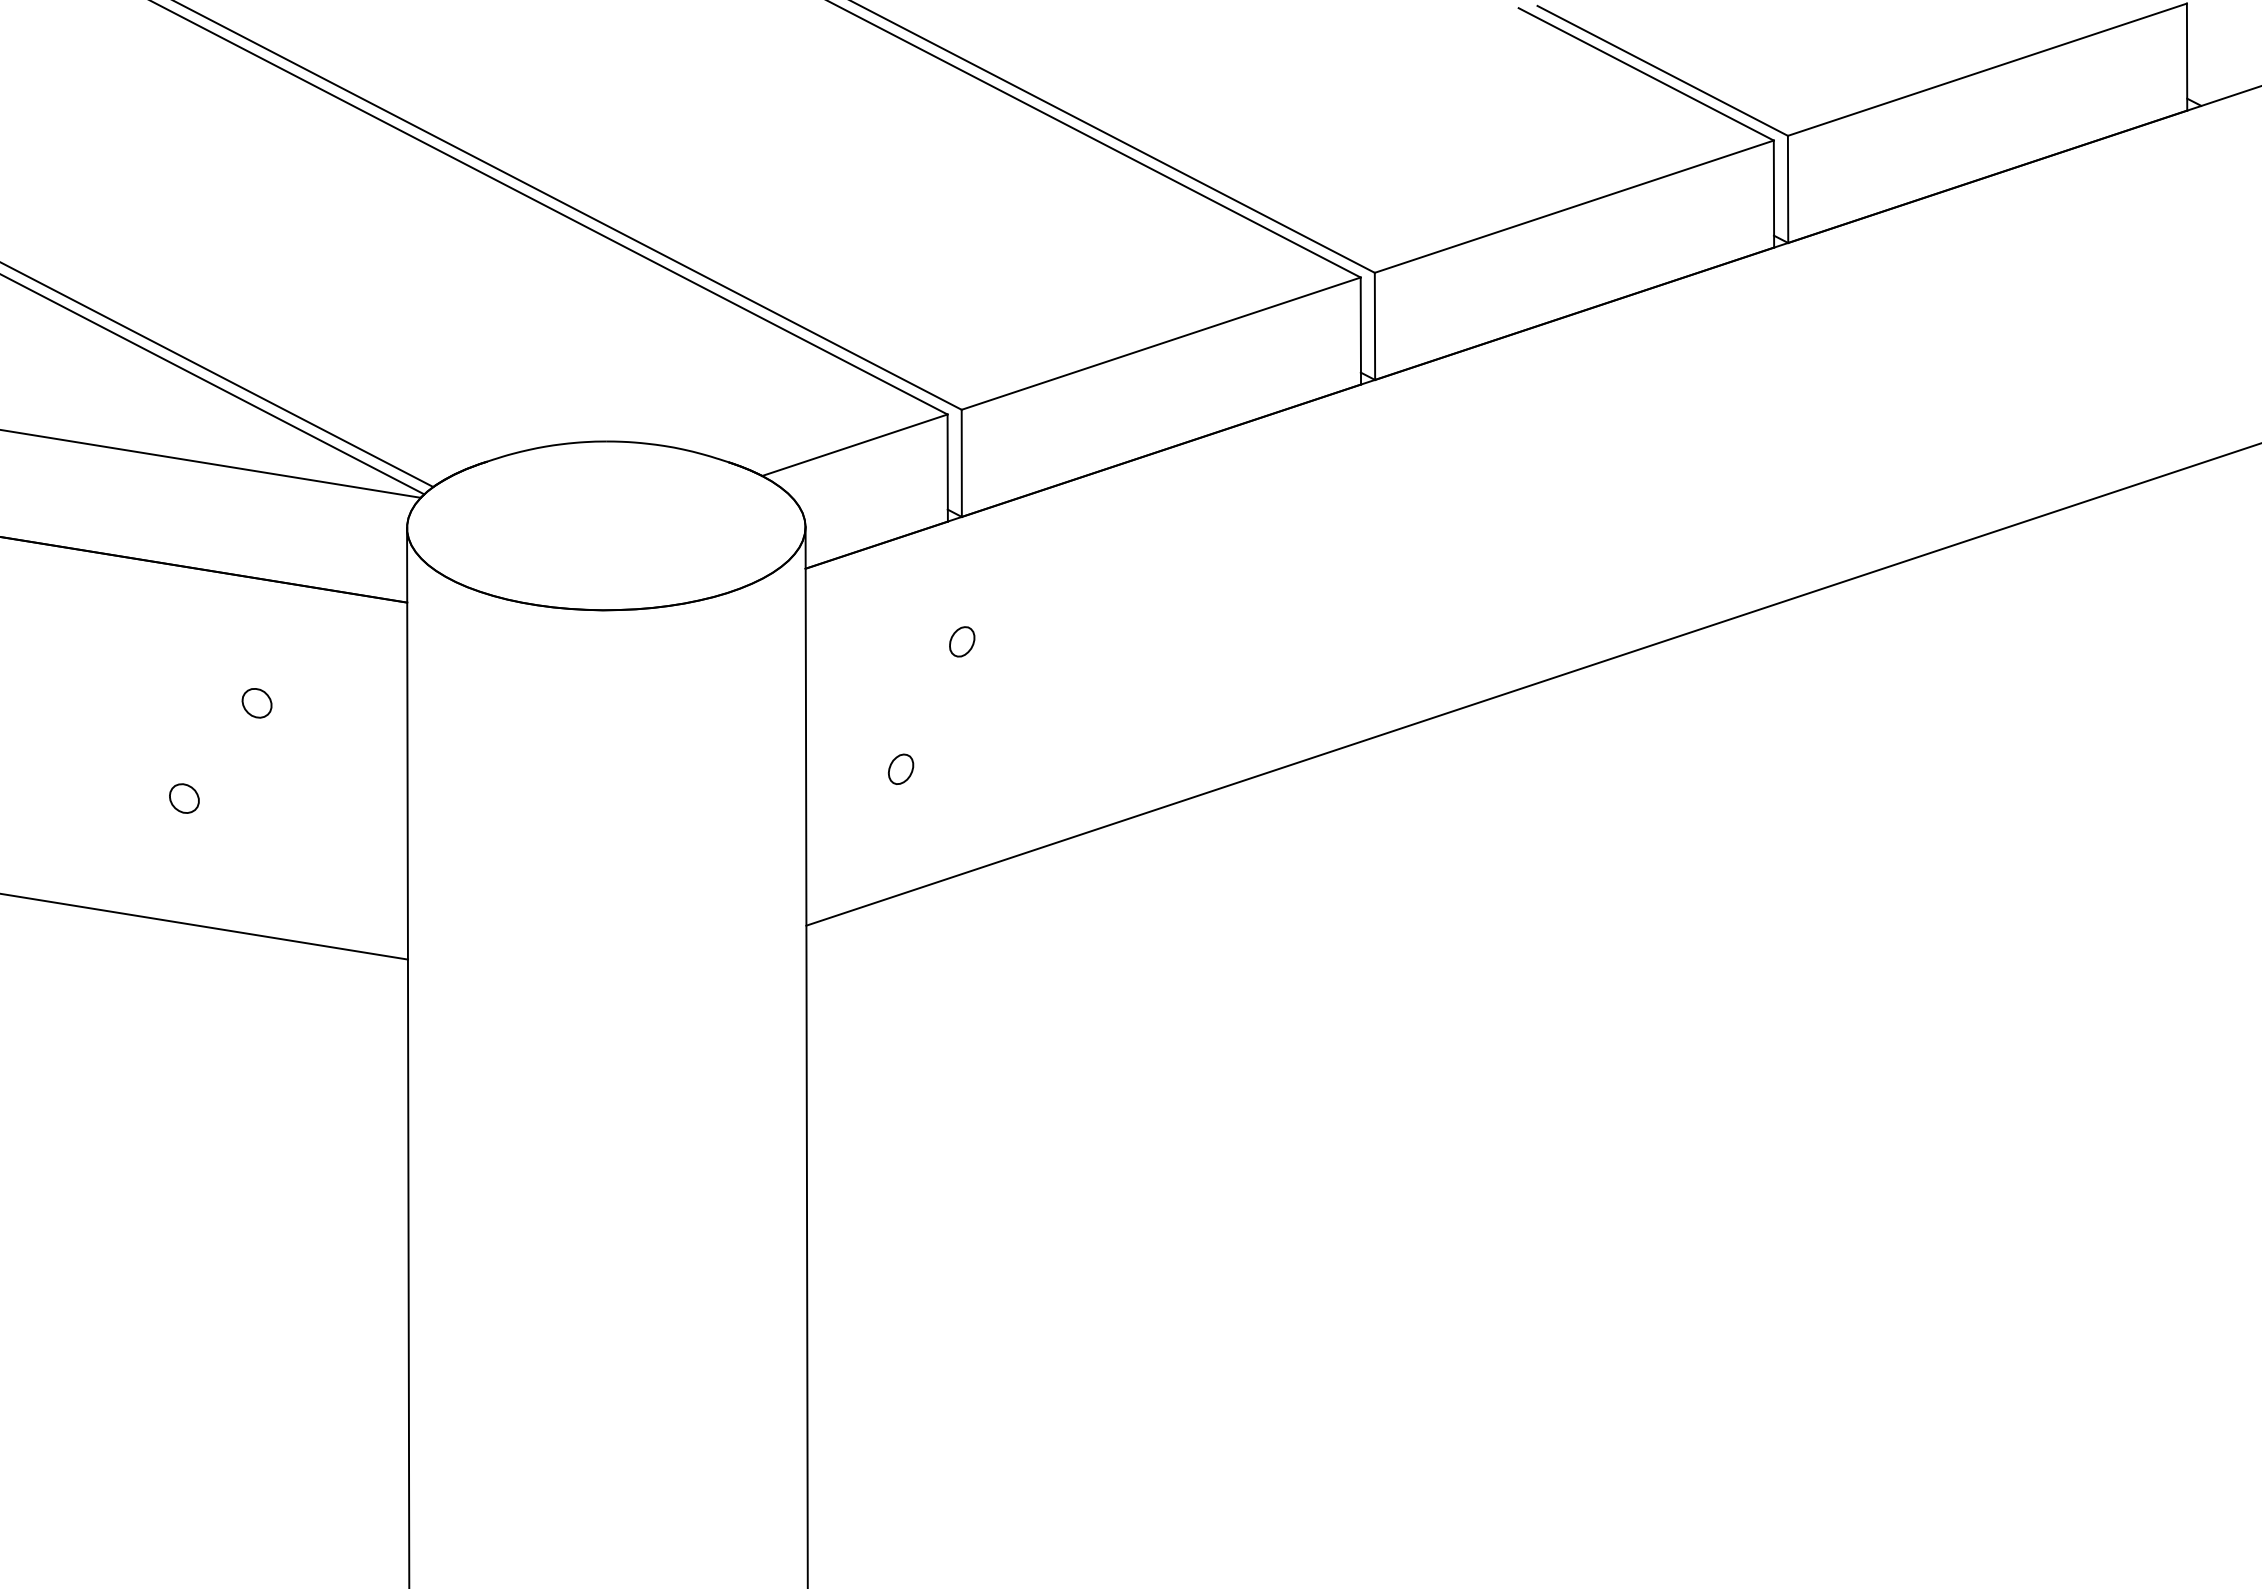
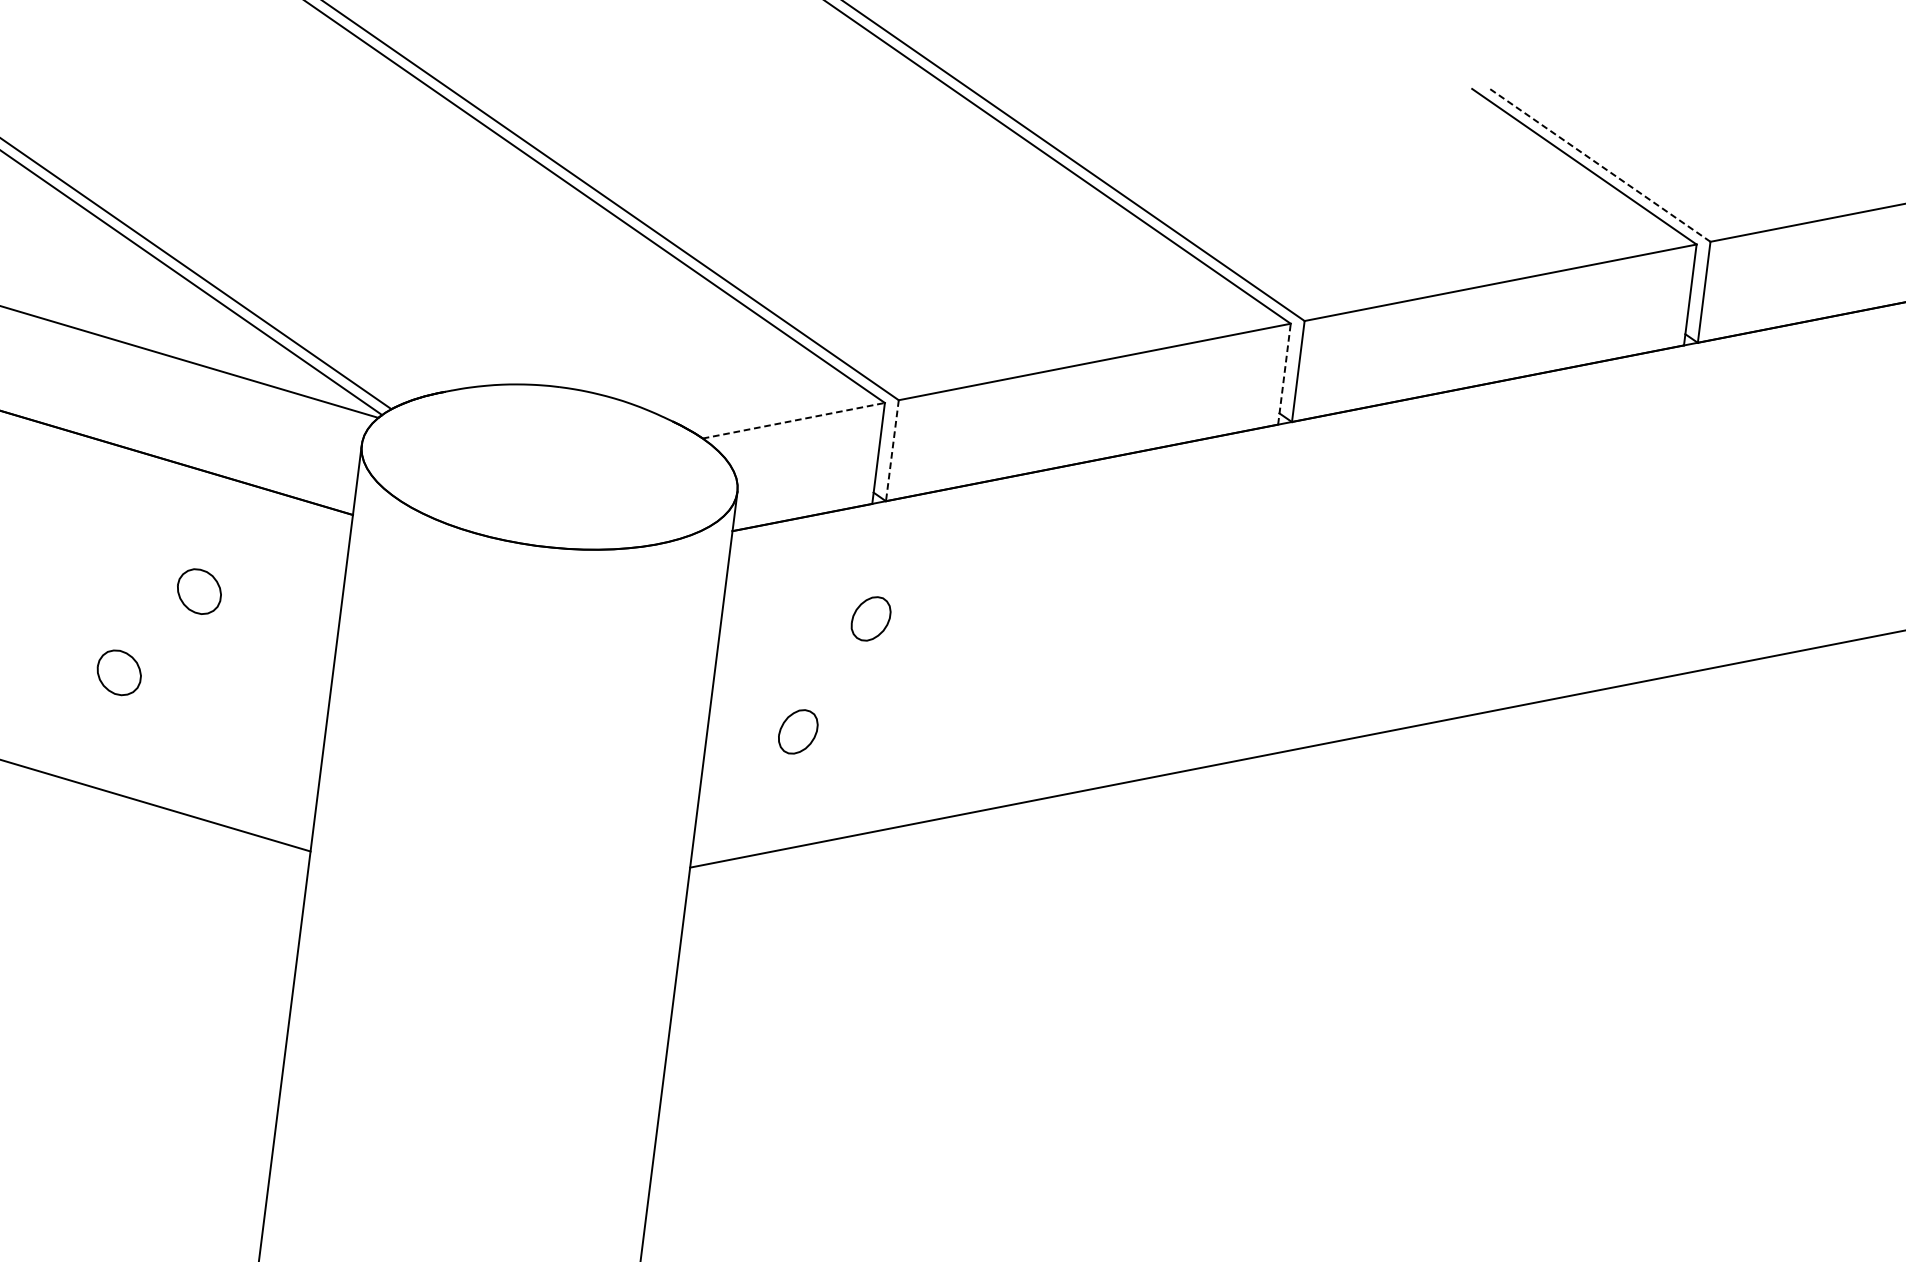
line: (1662, 70) -> (1600, 165), solid -> dashed
line: (1360, 331) -> (1284, 374), solid -> dashed
line: (854, 445) -> (793, 420), solid -> dashed
line: (961, 463) -> (892, 450), solid -> dashed
part: (962, 641) -> (871, 618), size x1.6
part: (256, 703) -> (198, 591), size x1.6
part: (900, 768) -> (797, 730), size x1.6
part: (184, 798) -> (119, 672), size x1.6

